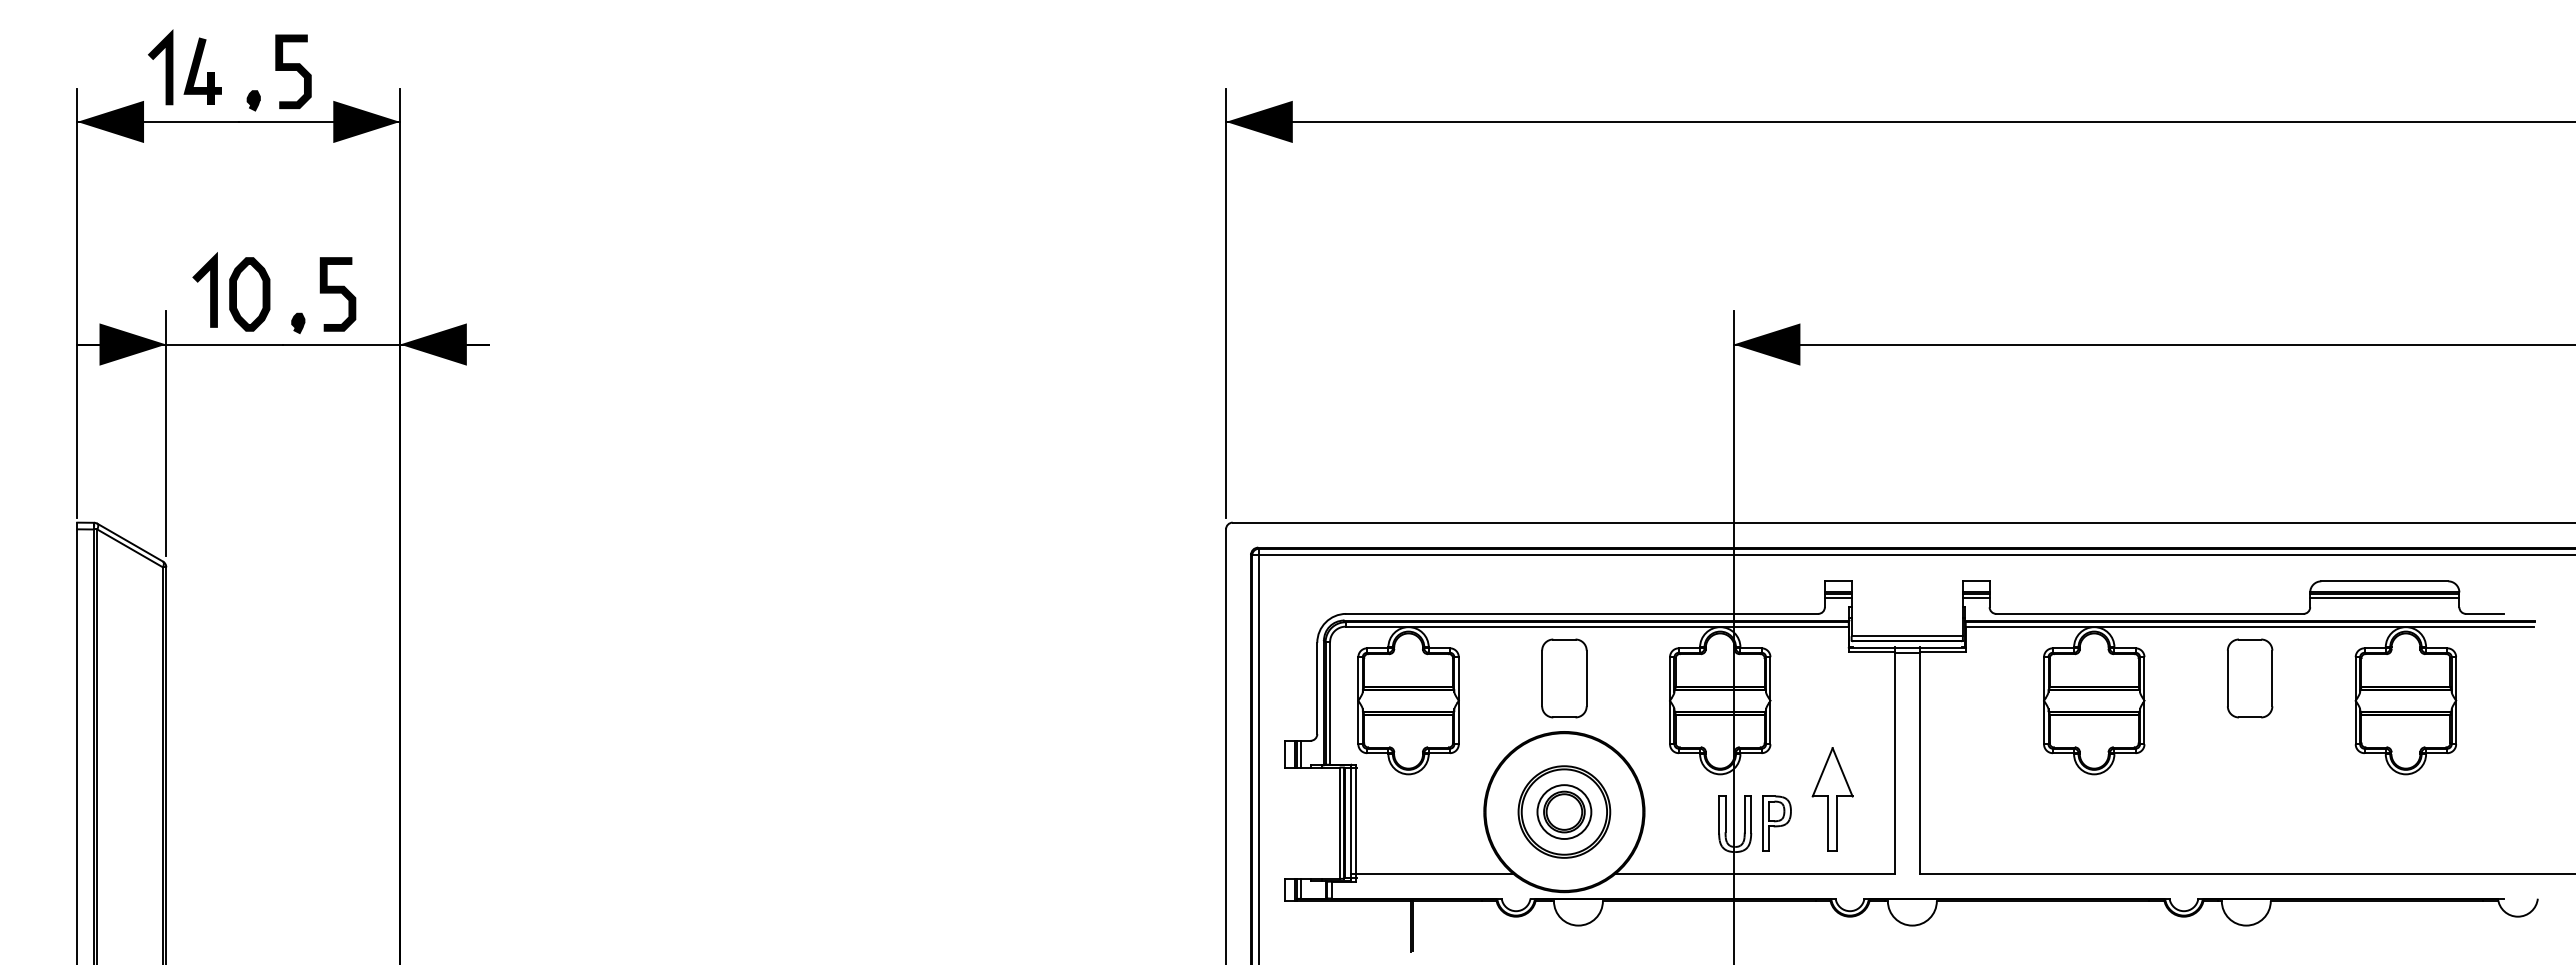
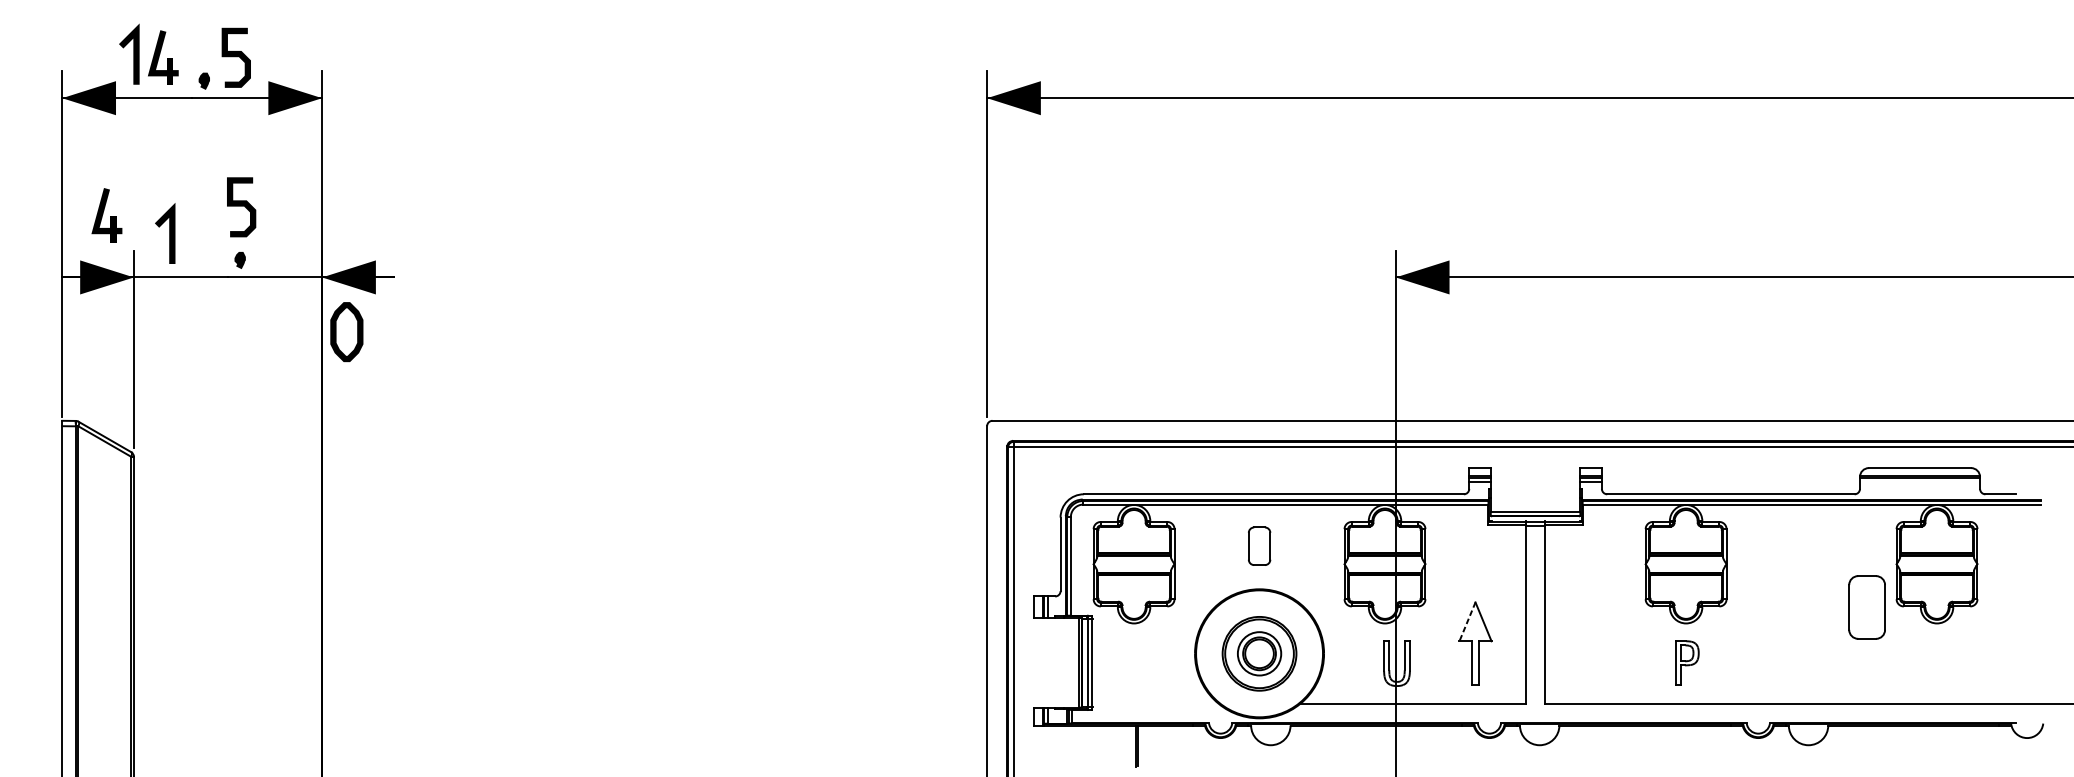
part: (132, 266) -> (106, 214), added
curve: (337, 293) -> (241, 206), moved
part: (249, 294) -> (346, 332), moved
line: (2384, 598) -> (1919, 481), removed
part: (1564, 678) -> (1259, 546), size x0.6
part: (2250, 678) -> (1867, 607), moved
line: (1822, 772) -> (1467, 621), solid -> dashed
part: (1776, 823) -> (1687, 663), moved
line: (1432, 874) -> (1153, 704), removed

